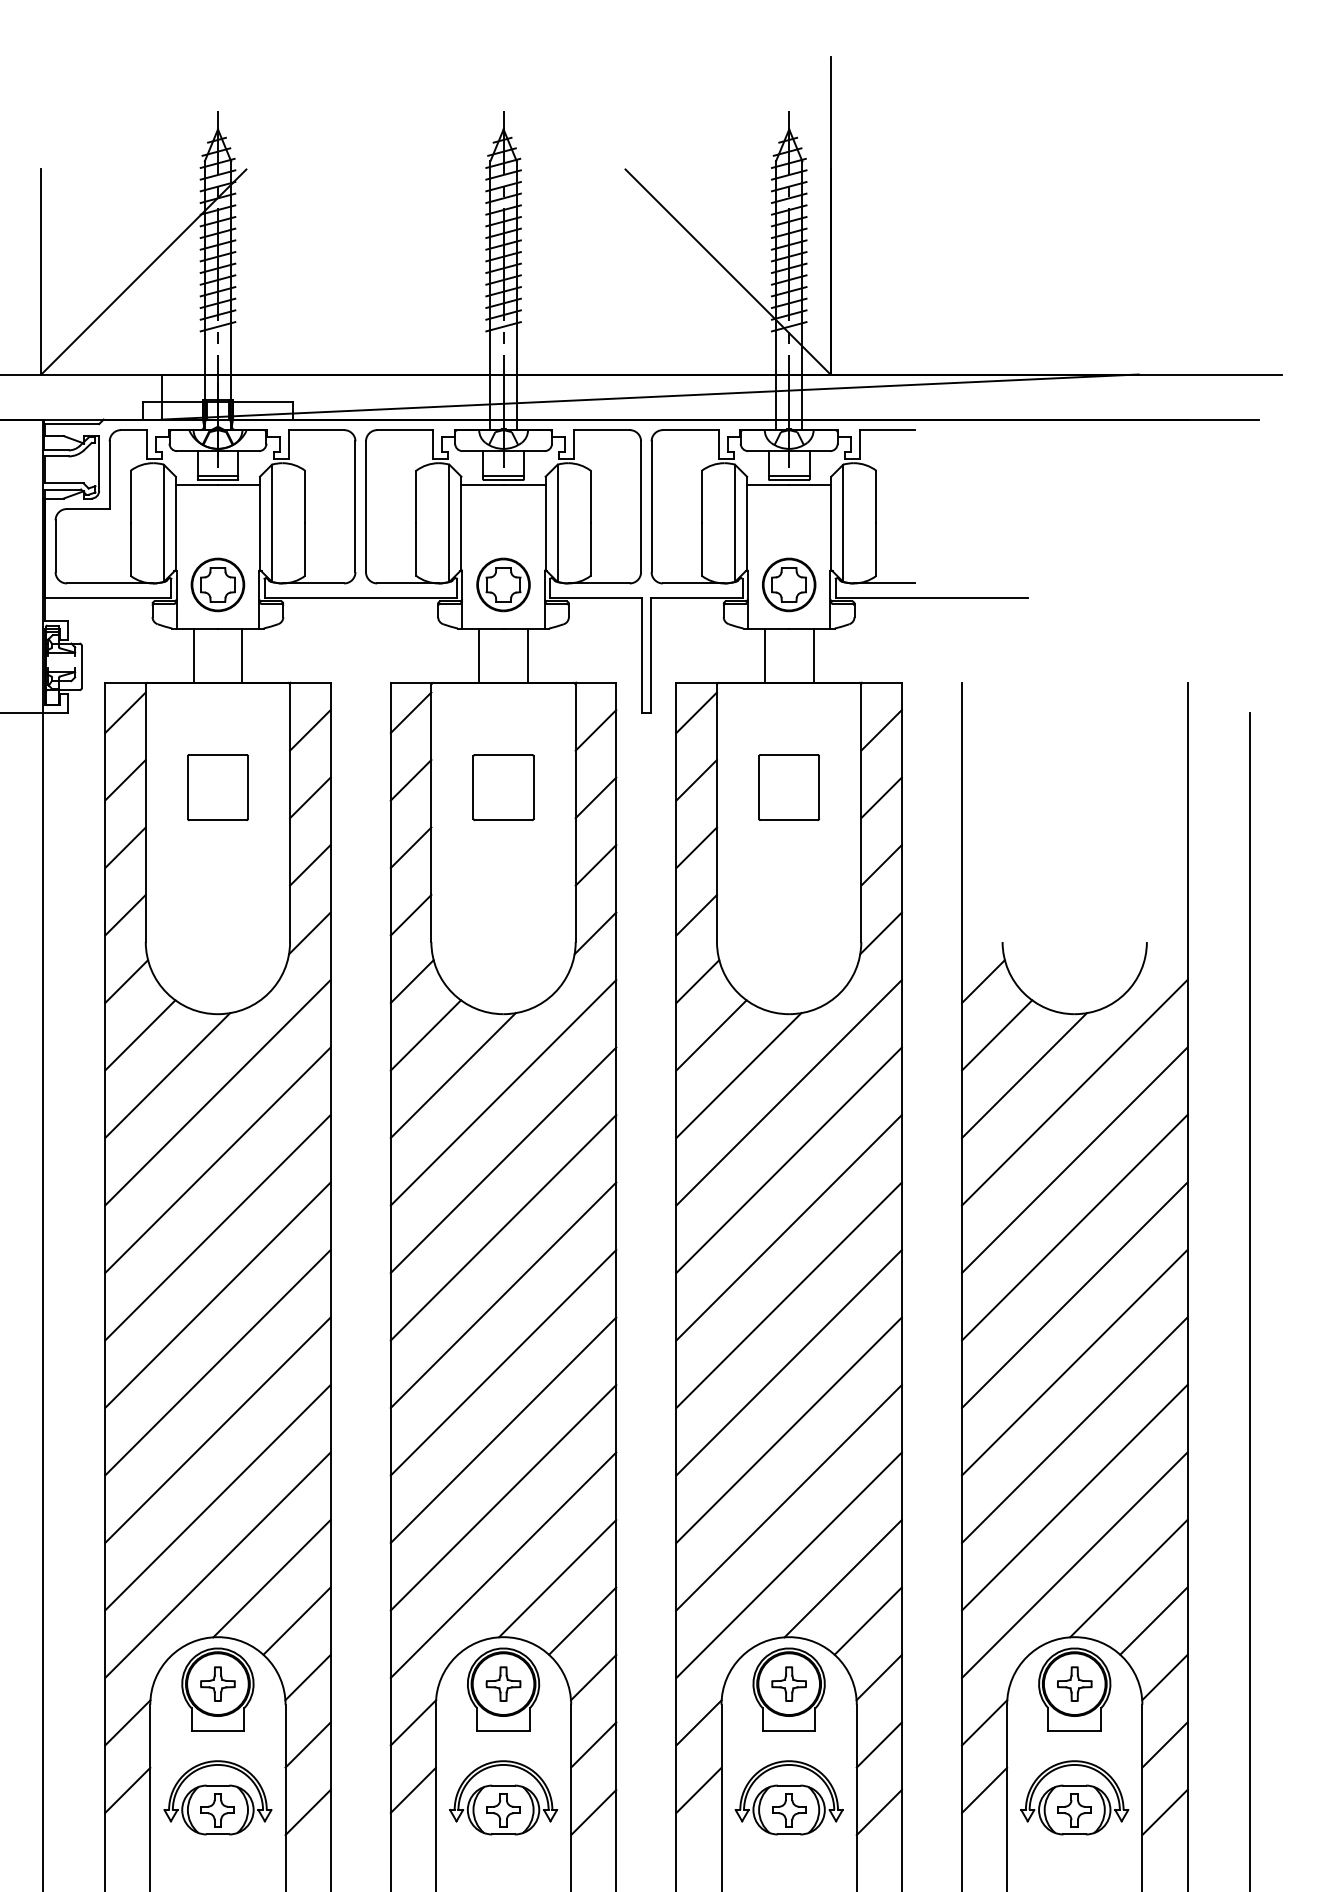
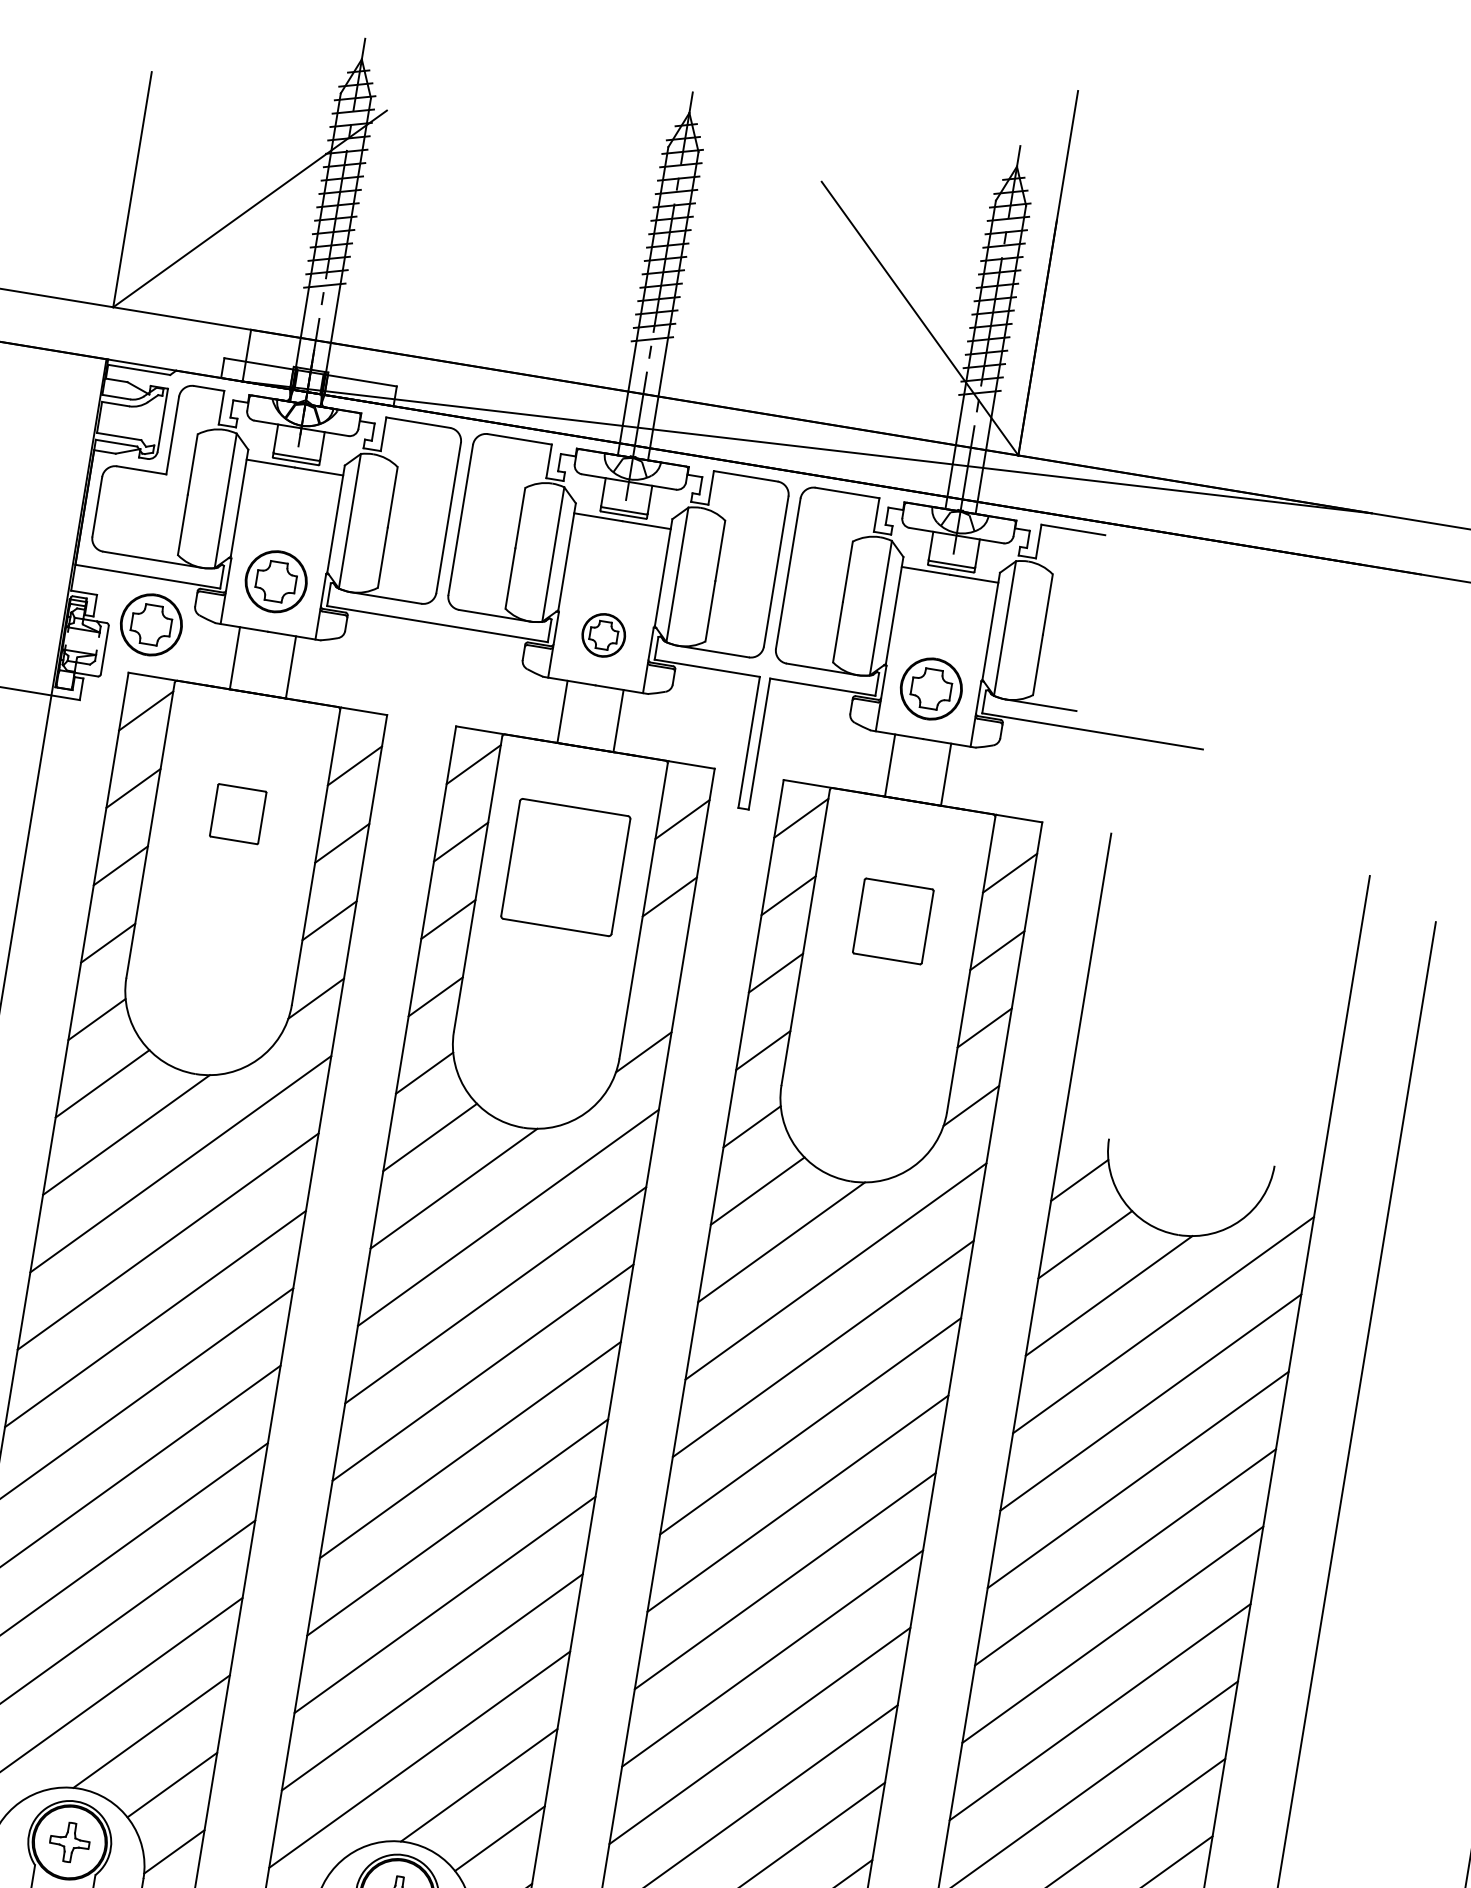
part: (503, 584) -> (603, 634), size x0.7
part: (117, 638) -> (150, 624), added
part: (217, 787) -> (237, 813), size x0.7
part: (503, 787) -> (565, 867), size x1.6
line: (595, 865) -> (656, 974), removed

